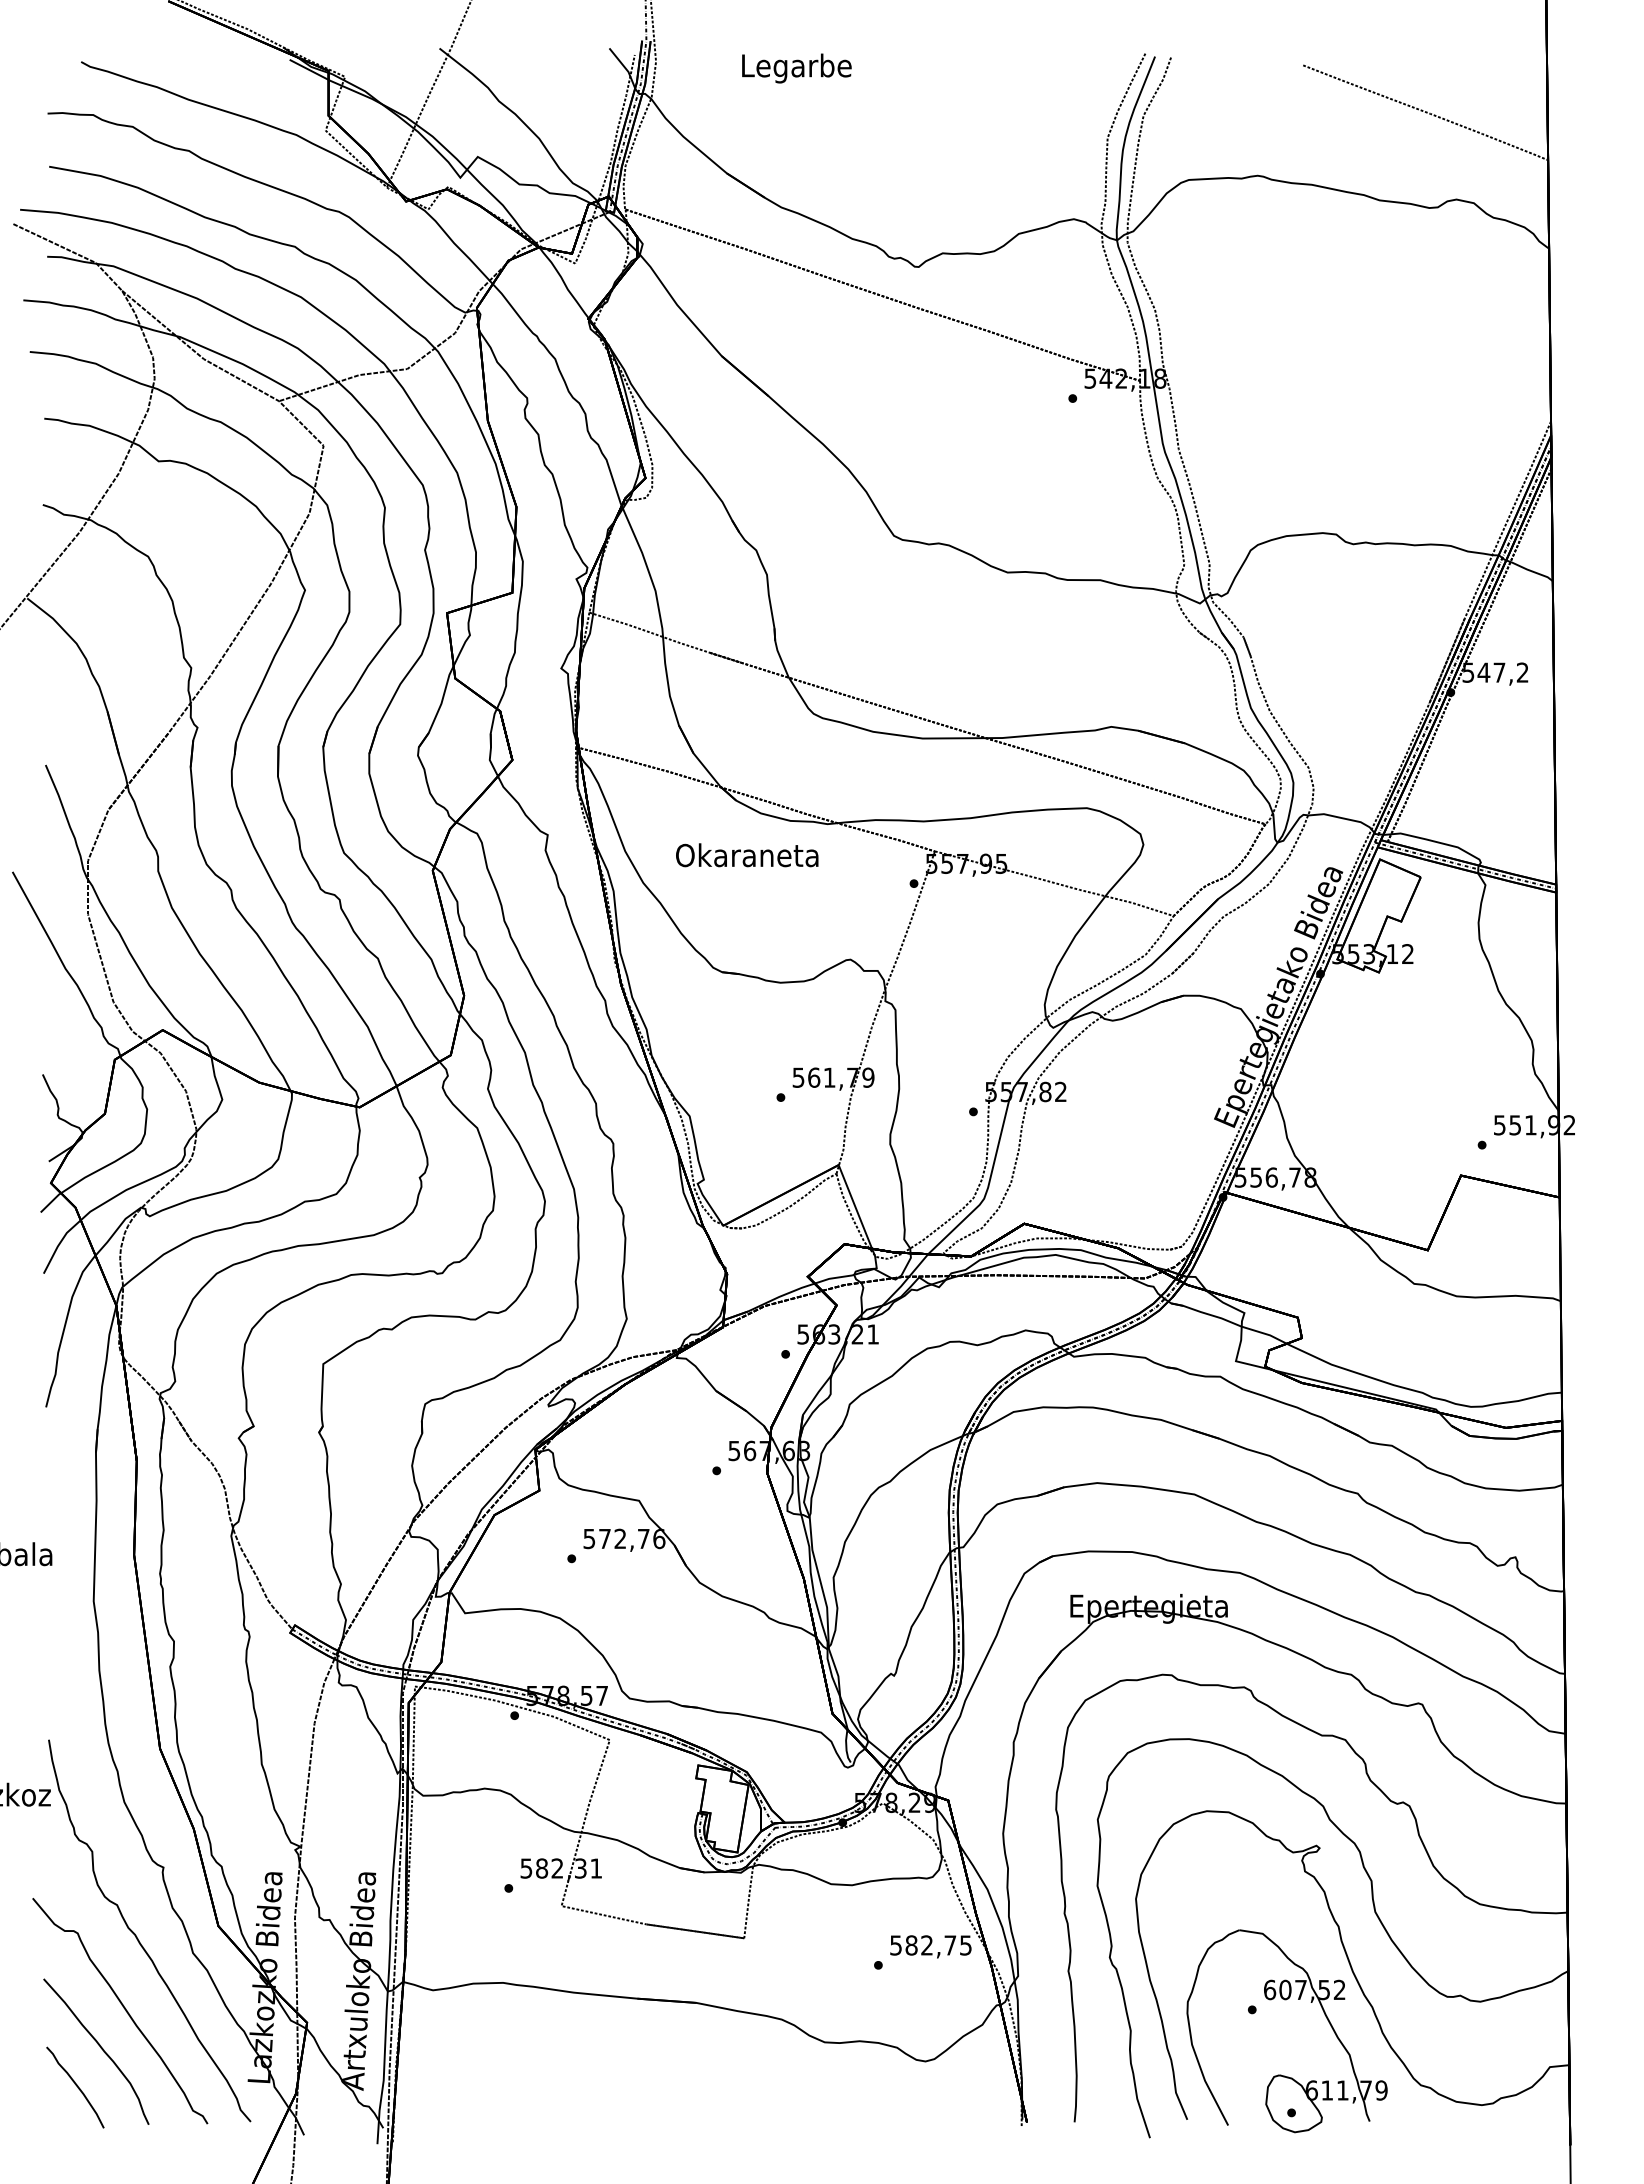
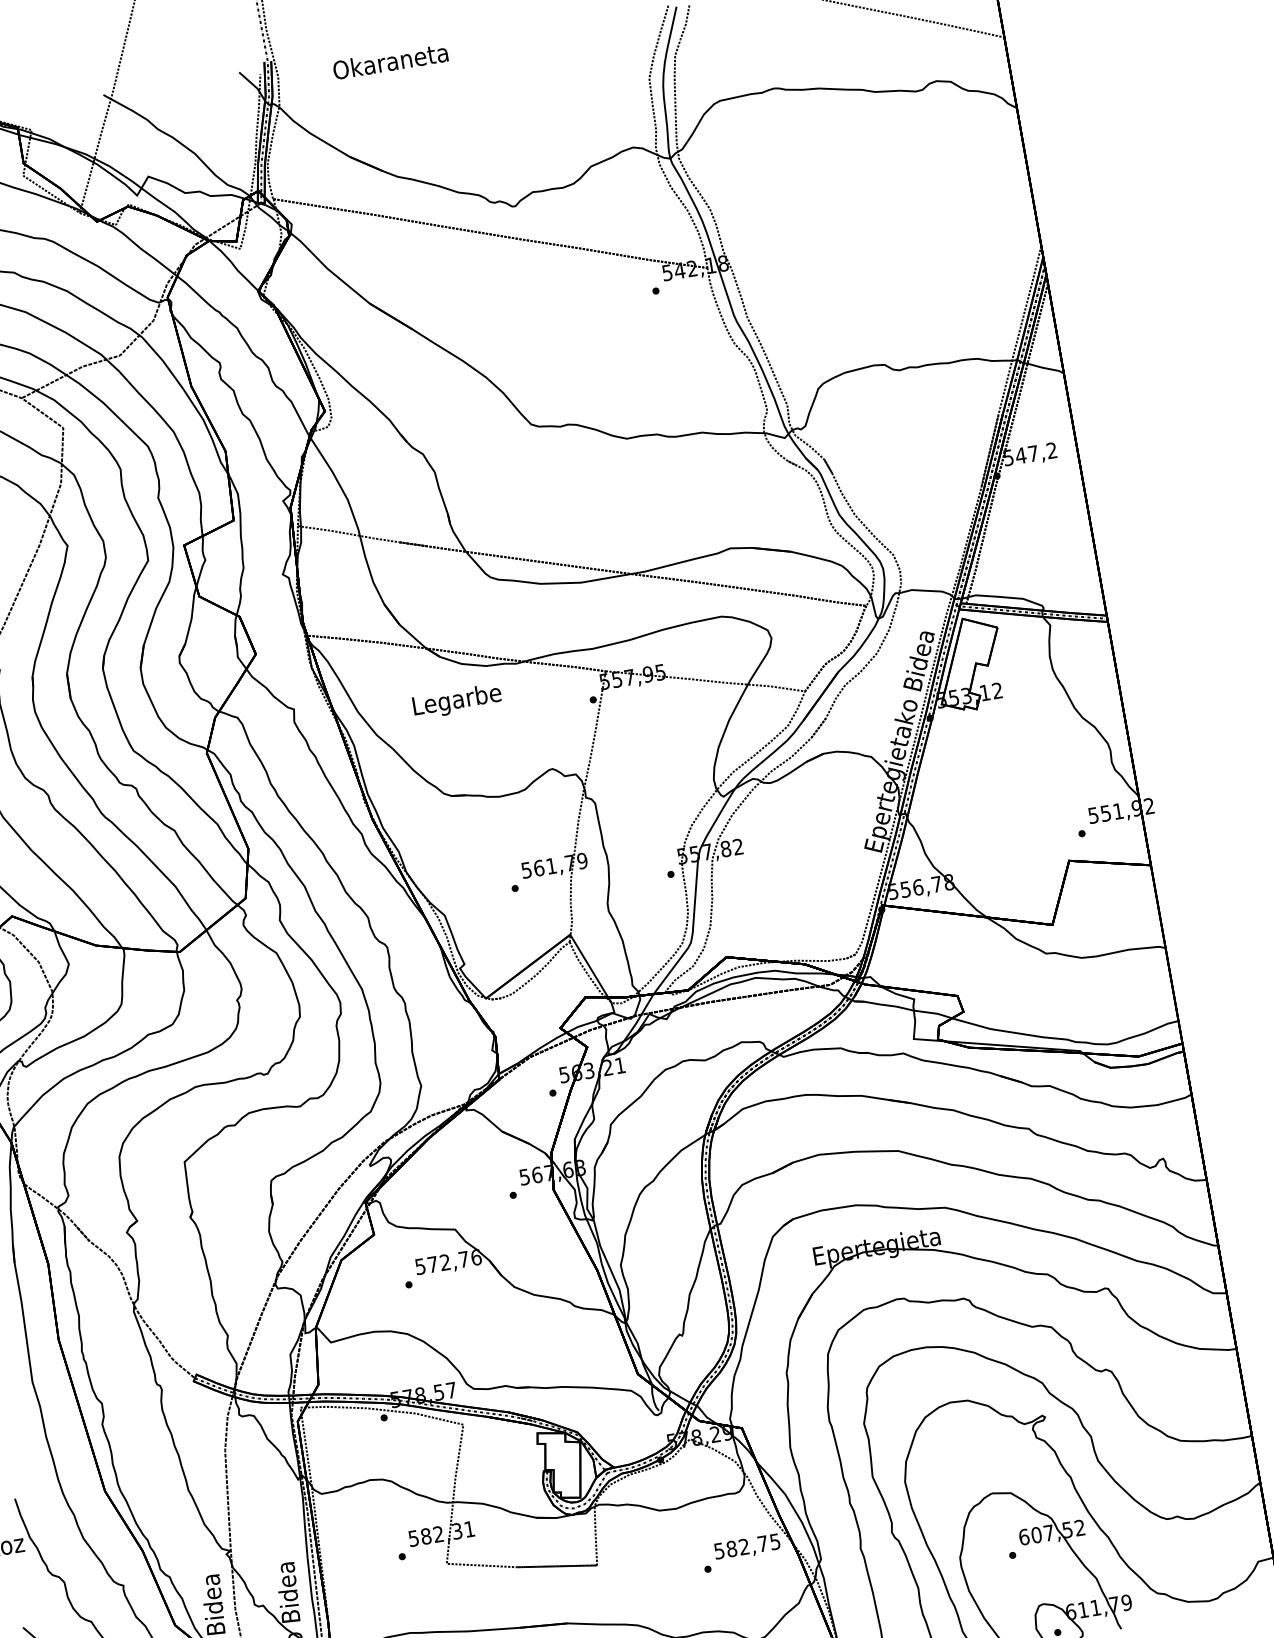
text: (795, 68) -> (390, 63), Legarbe -> Okaraneta
text: (747, 858) -> (456, 701), Okaraneta -> Legarbe

